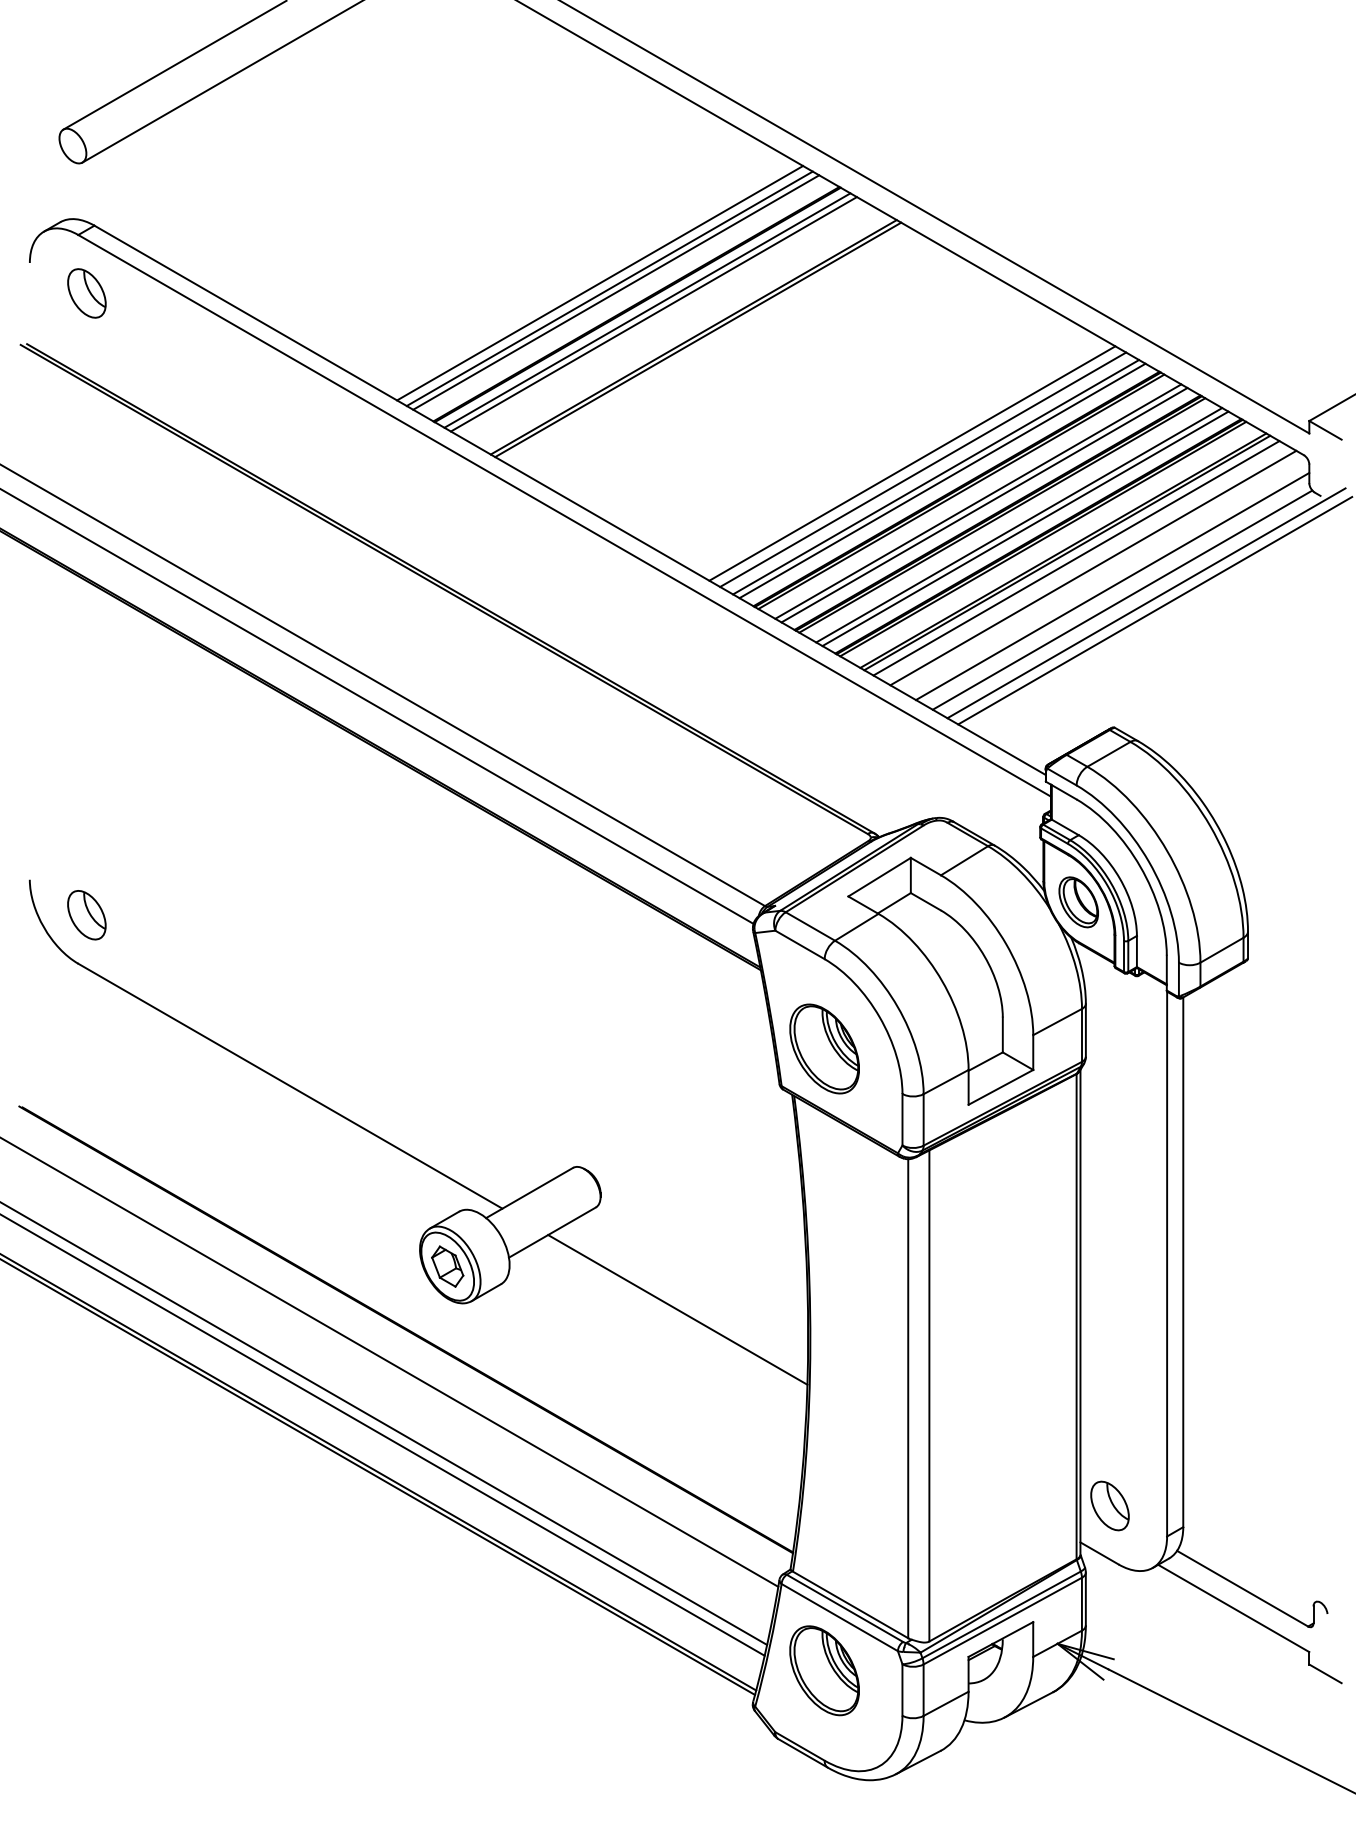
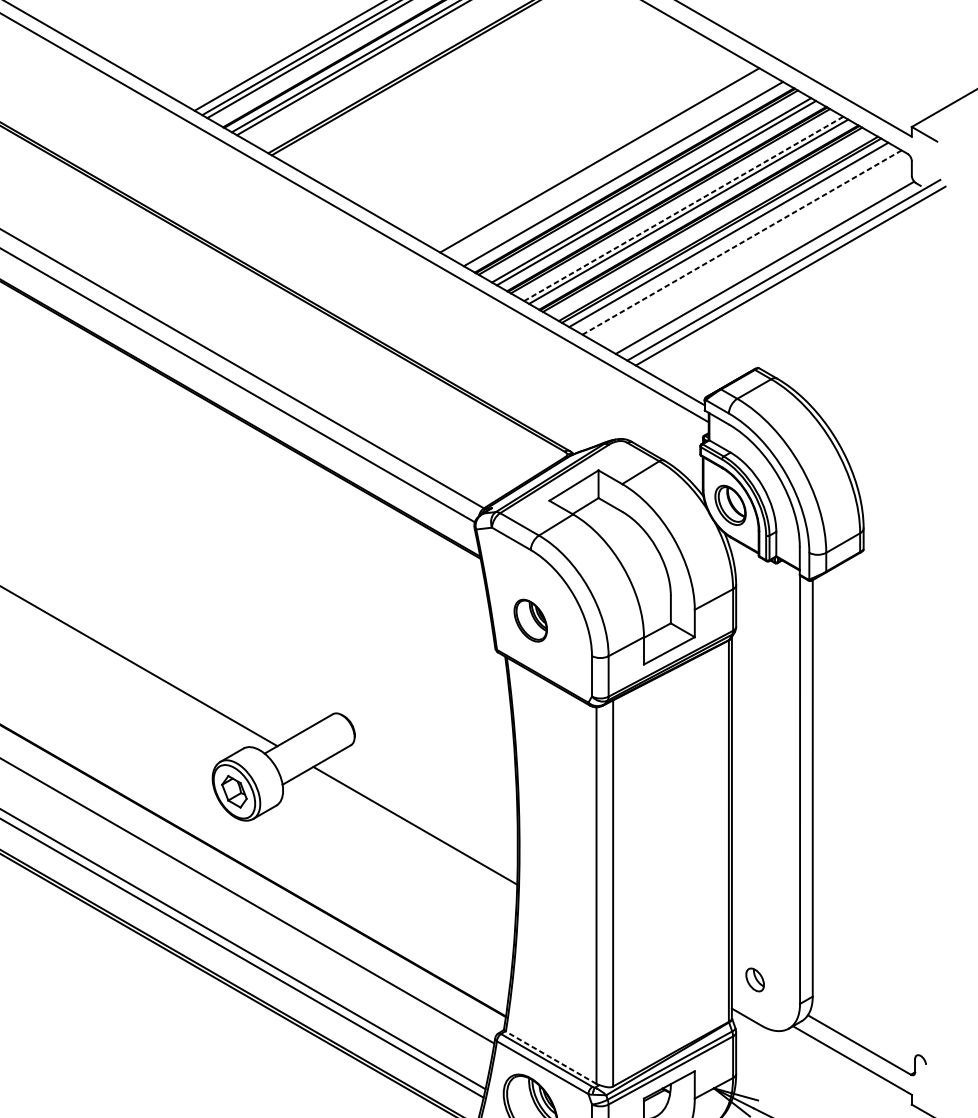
line: (923, 469) -> (608, 165), removed
line: (936, 477) -> (618, 171), removed
line: (1018, 525) -> (683, 209), solid -> dashed
line: (1092, 568) -> (741, 242), solid -> dashed
line: (1112, 586) -> (757, 257), removed
part: (824, 1048) -> (530, 620), size x0.6
part: (1109, 1505) -> (754, 979), size x0.6
line: (850, 1604) -> (551, 1057), solid -> dashed

